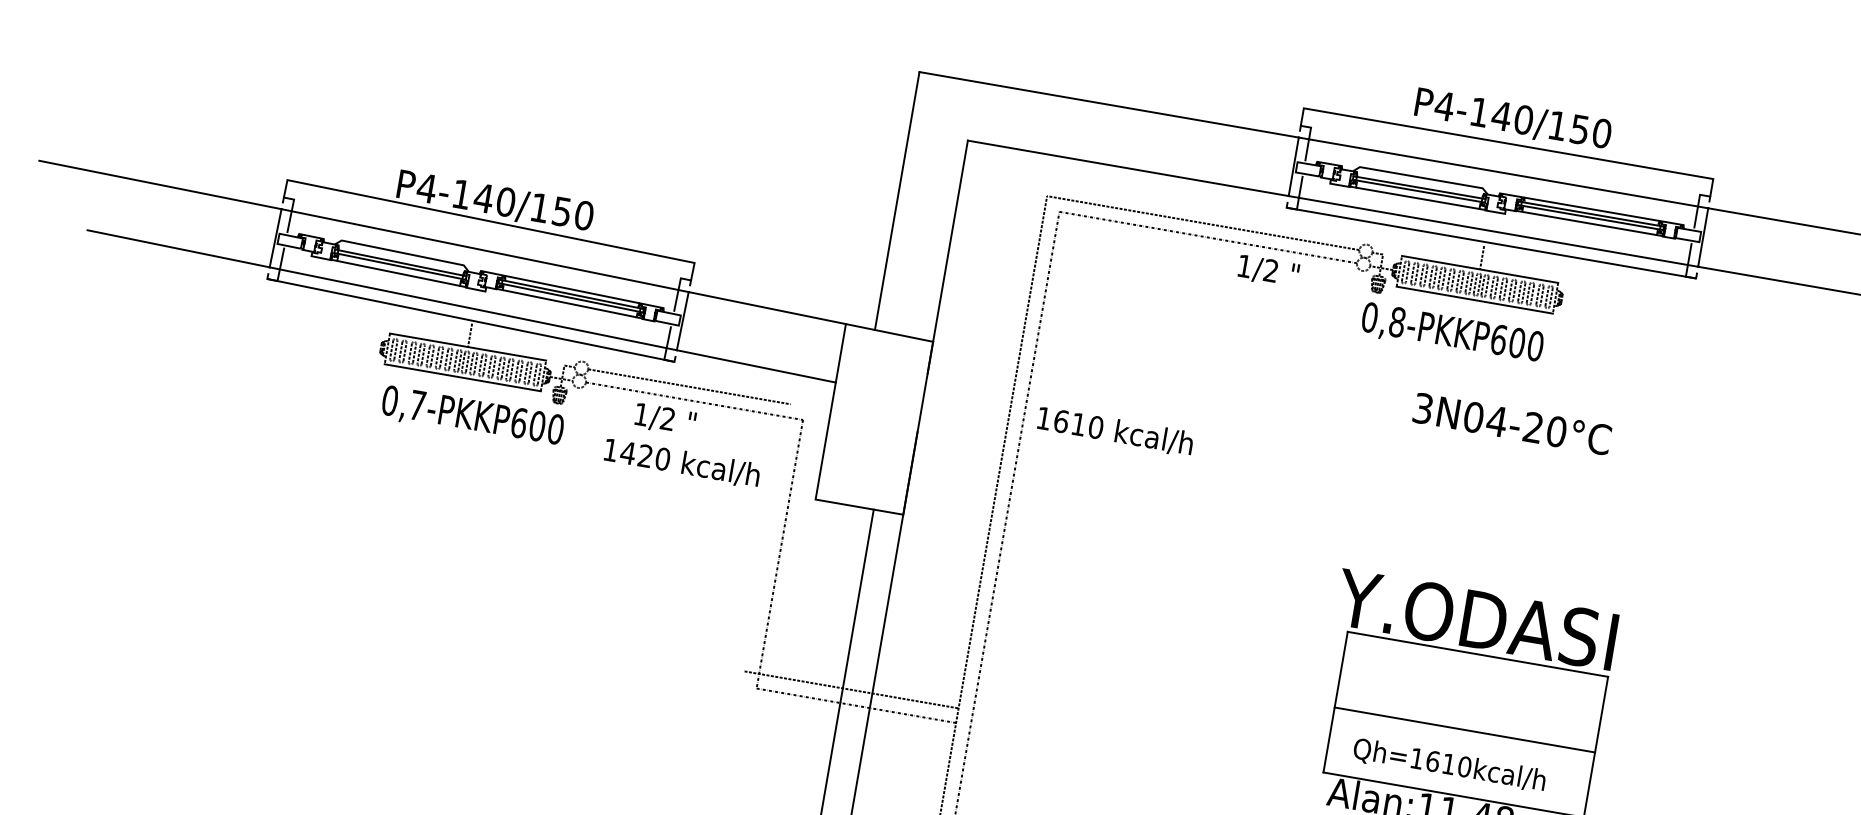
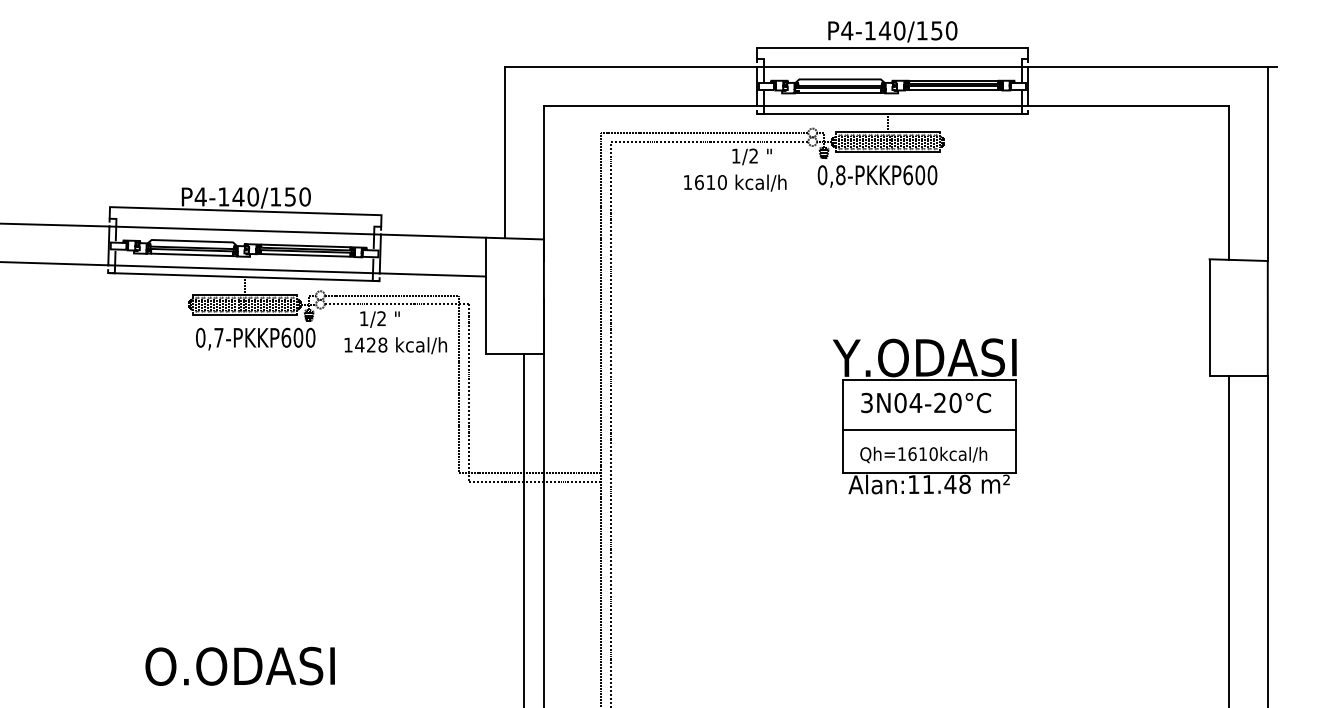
text: (1511, 423) -> (925, 402), moved
text: (1115, 430) -> (735, 182), moved
text: (662, 458) -> (382, 344), 1420 -> 1428
line: (768, 536) -> (459, 383), added

